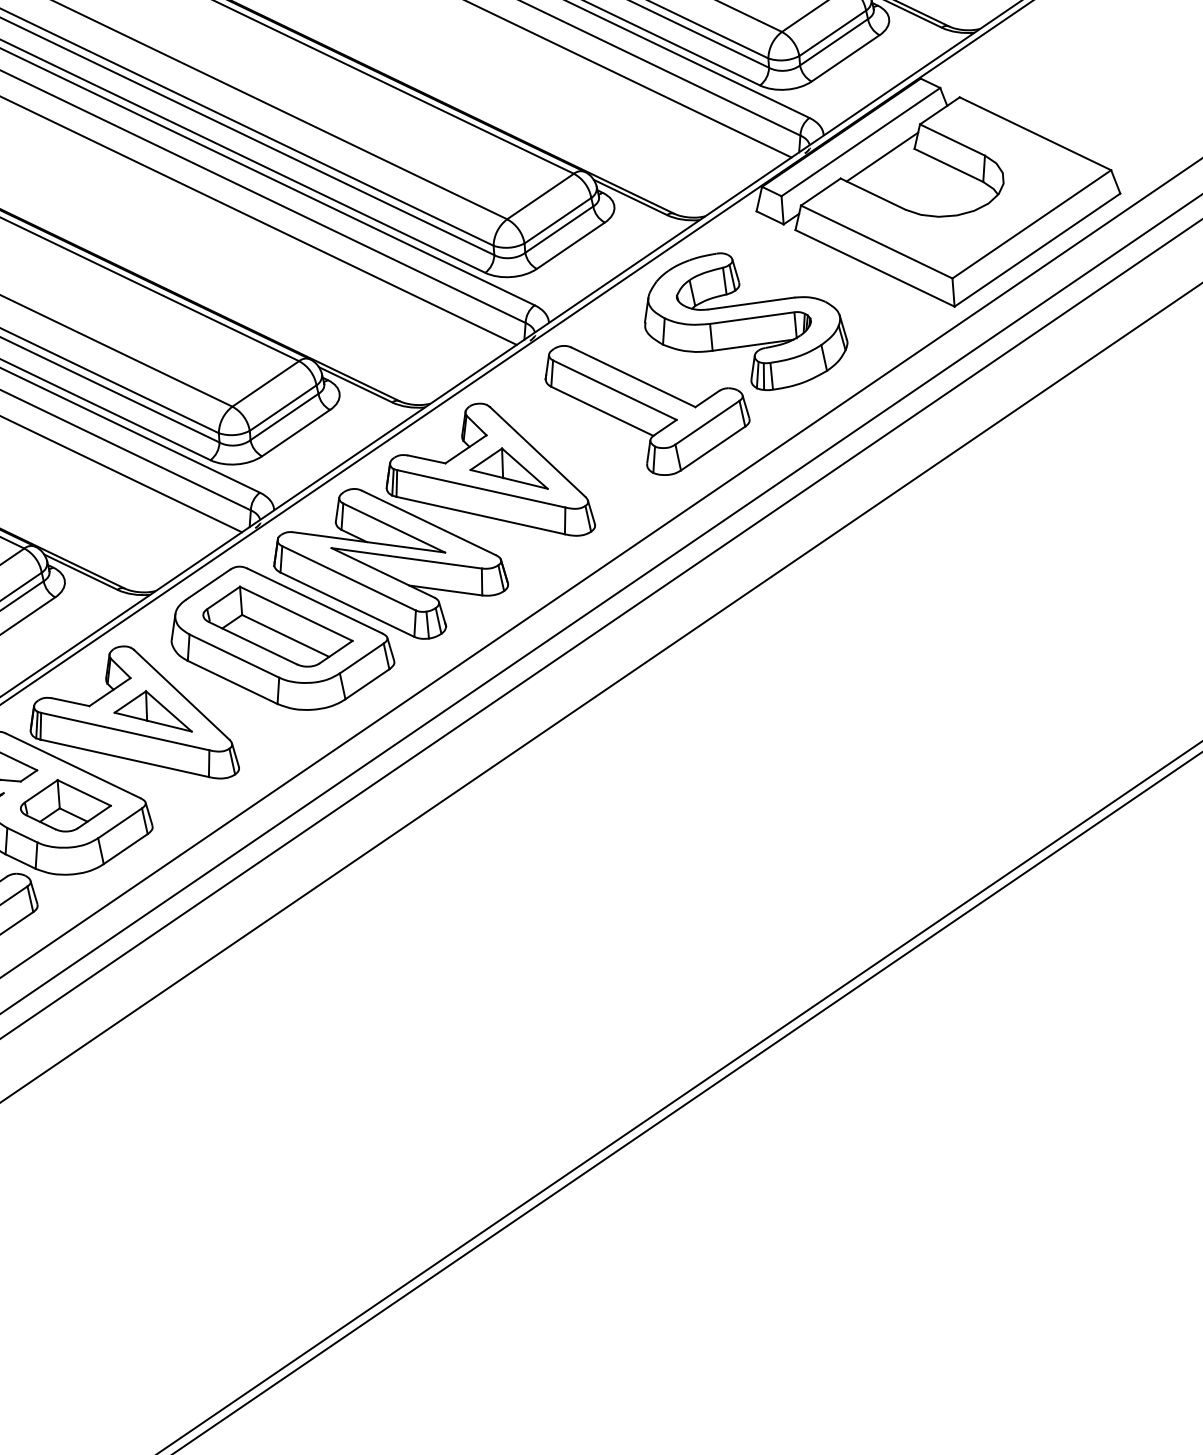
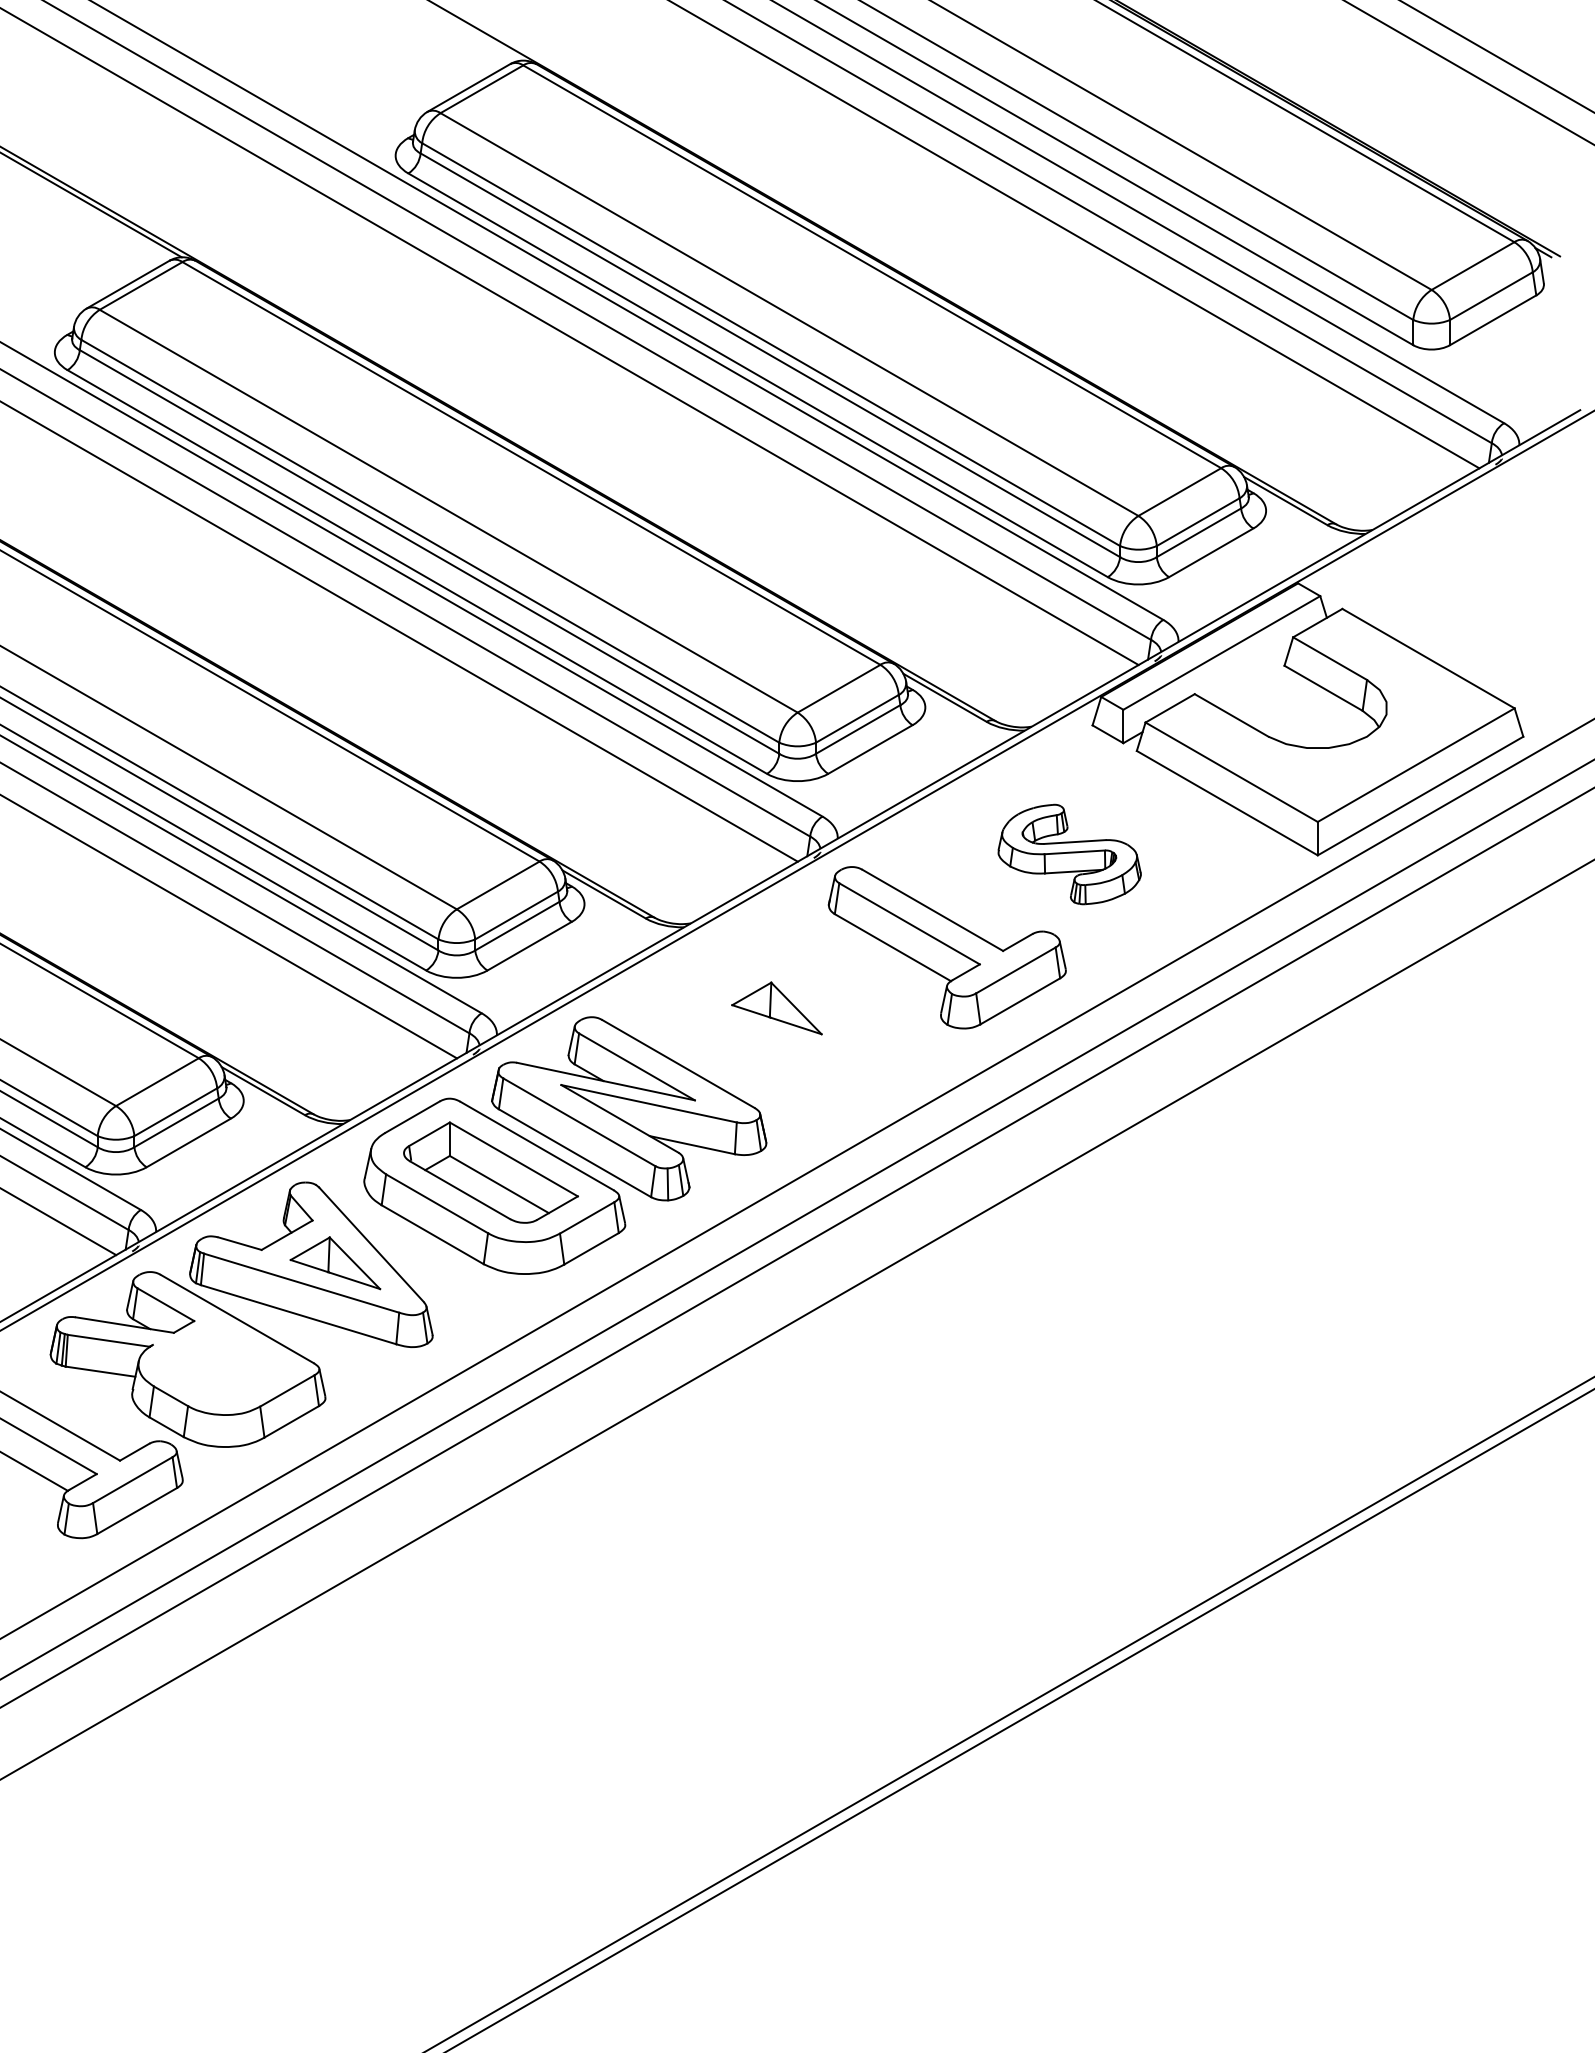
line: (882, 157) -> (1245, 672), removed
part: (745, 321) -> (1069, 854), size x0.6
part: (487, 472) -> (752, 1009), removed
part: (65, 805) -> (224, 1364), removed

